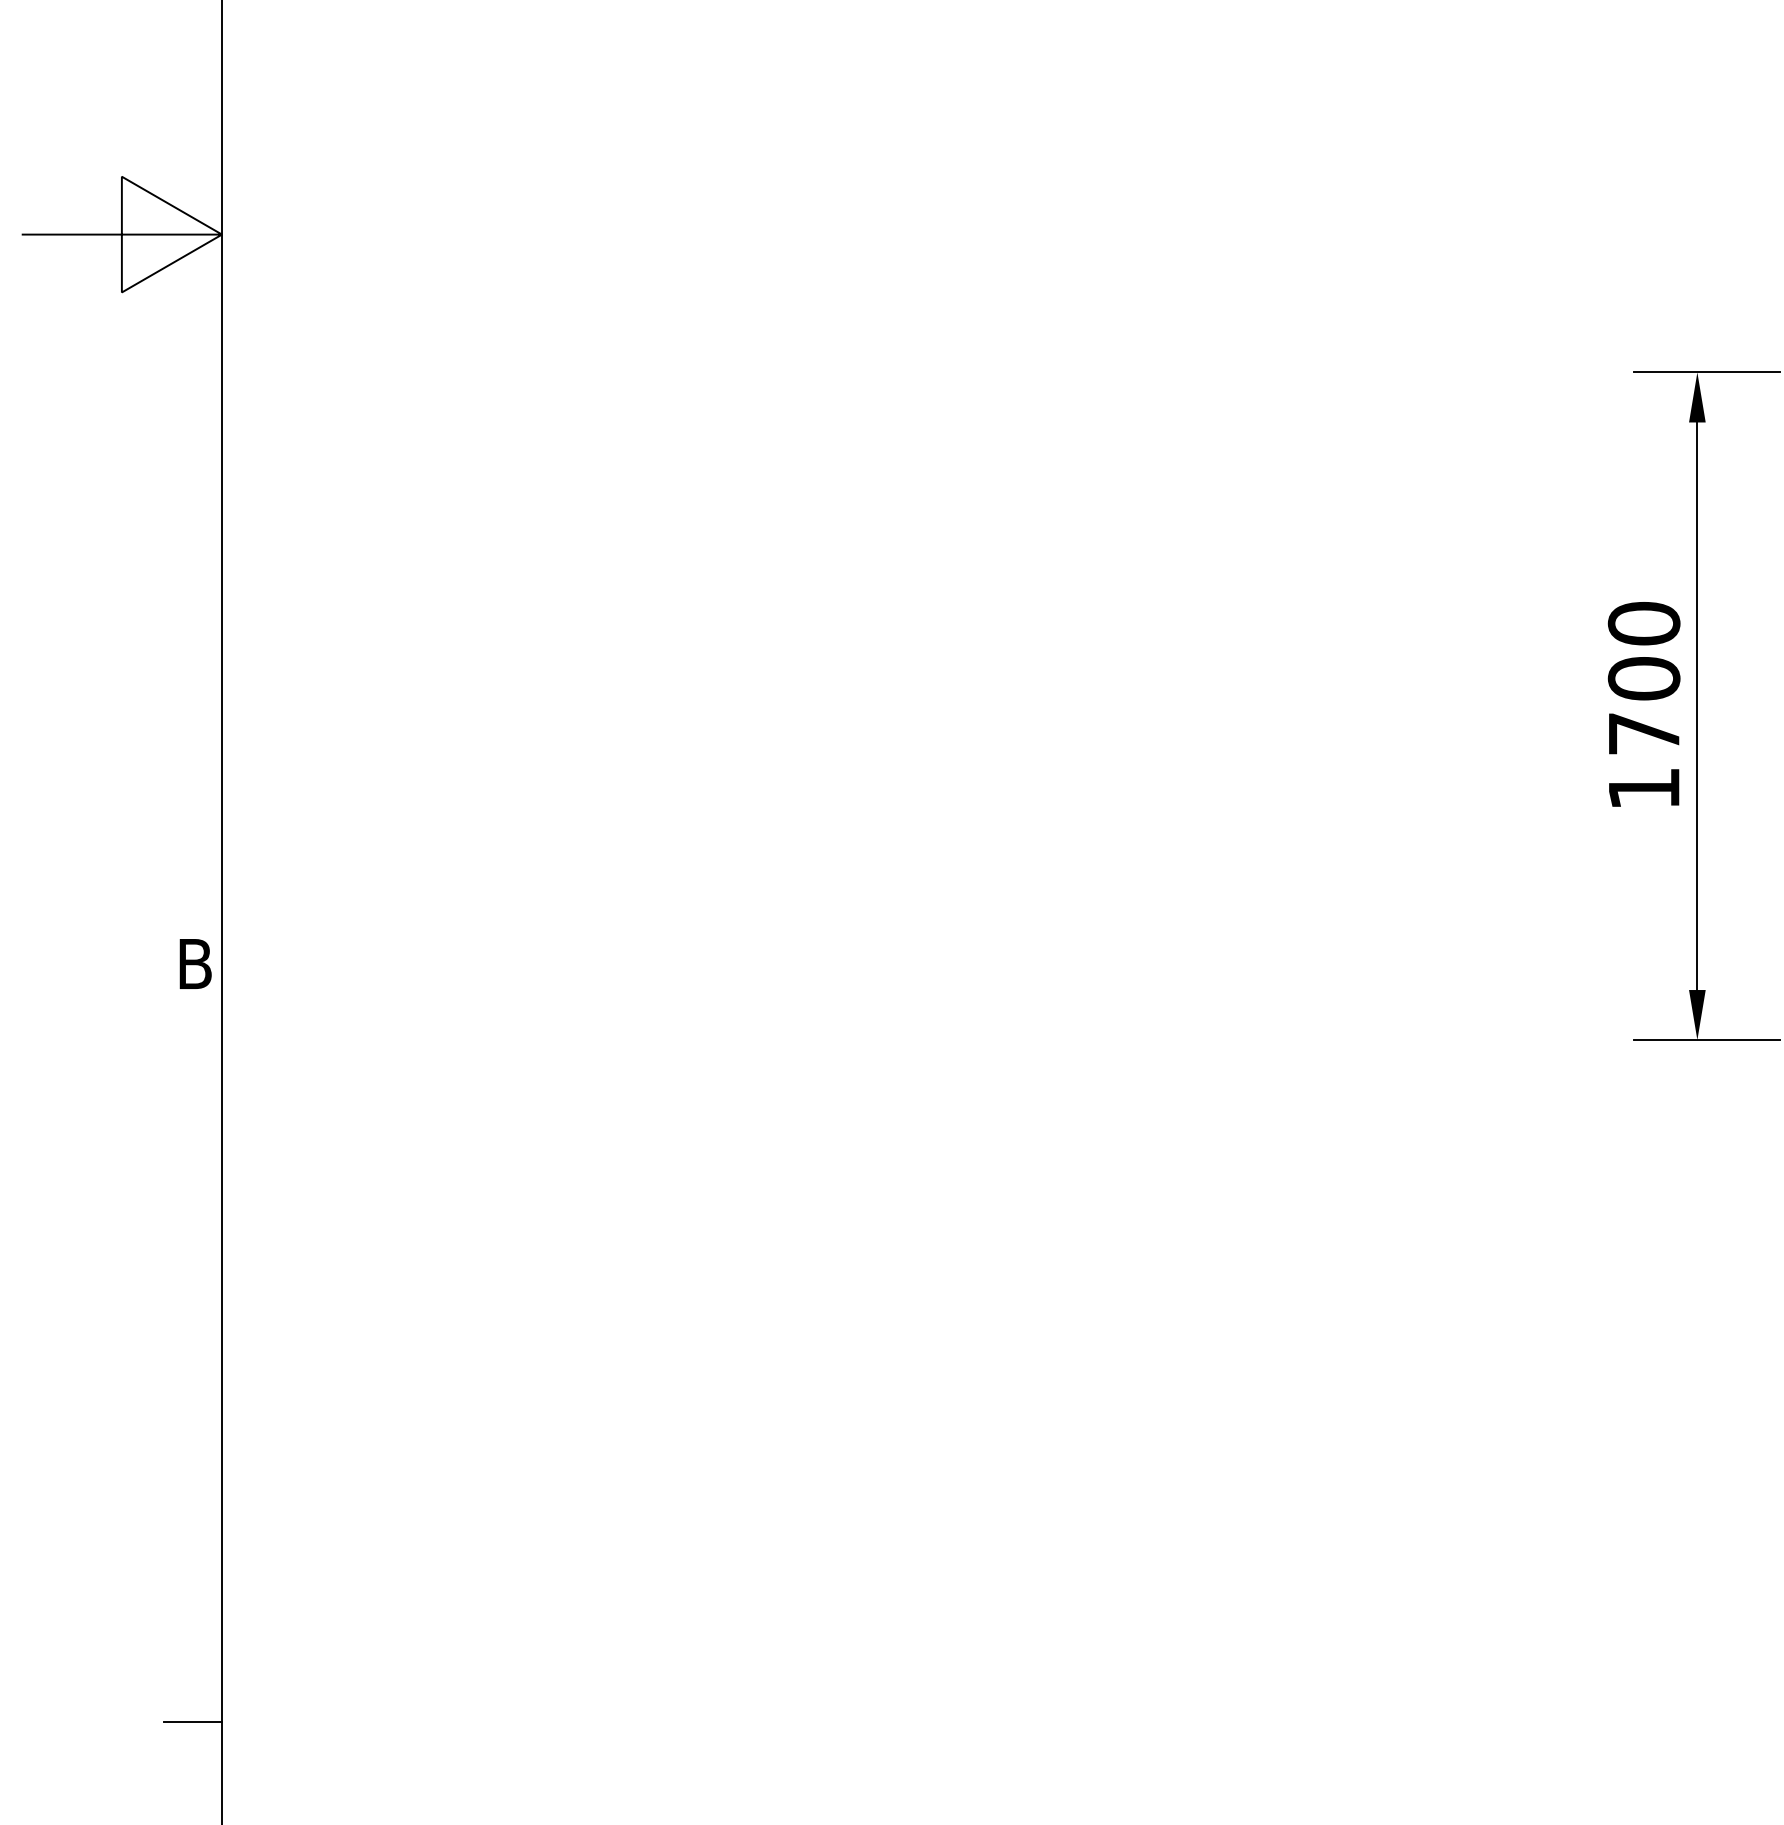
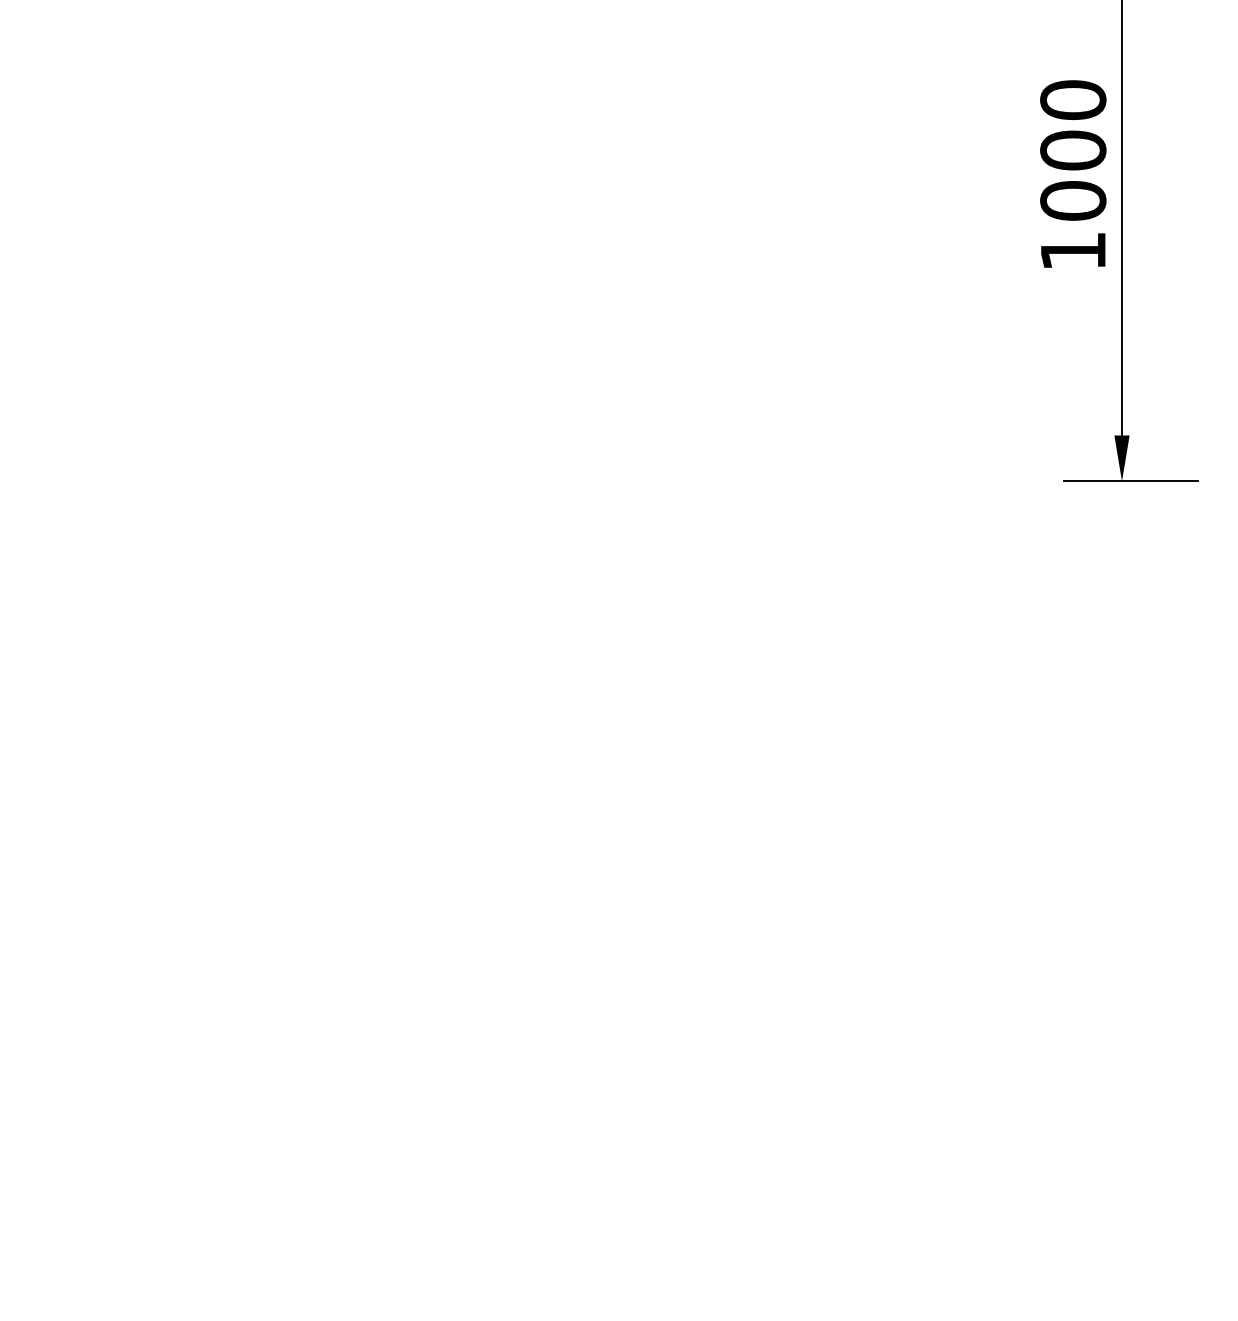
text: (1643, 733) -> (1072, 200), 1700 -> 1000

